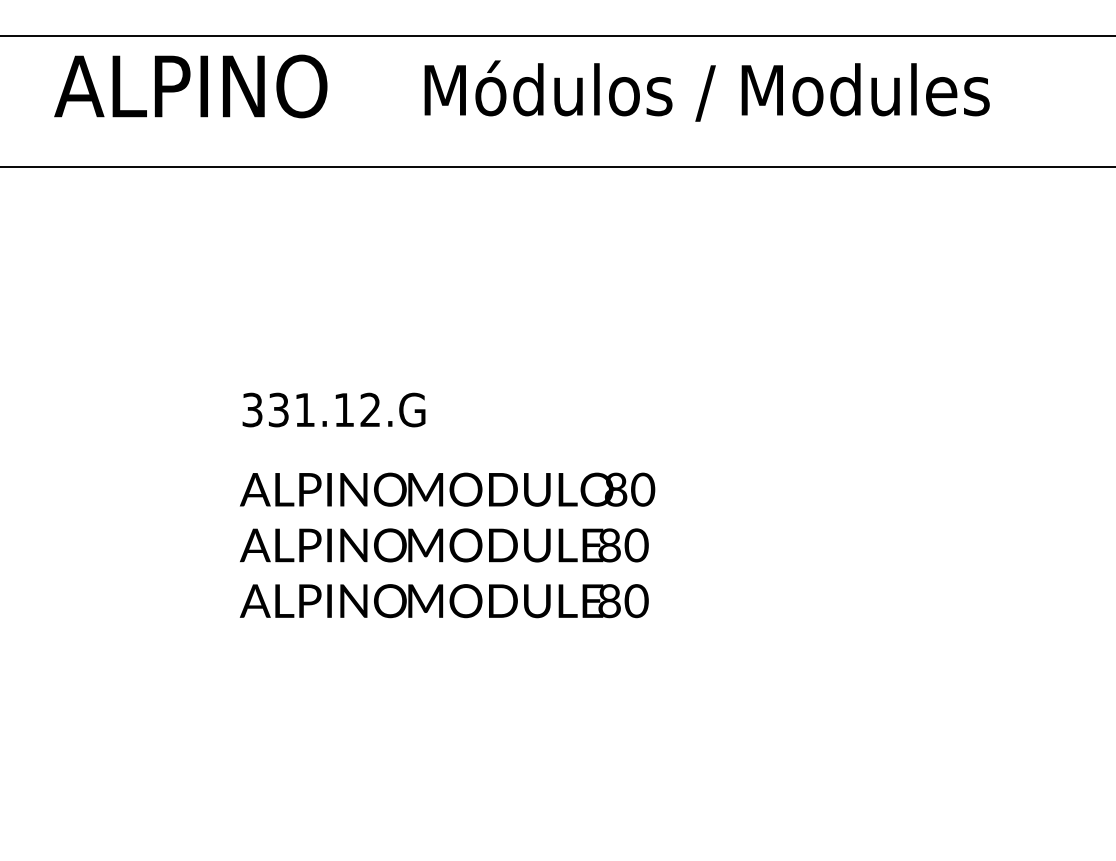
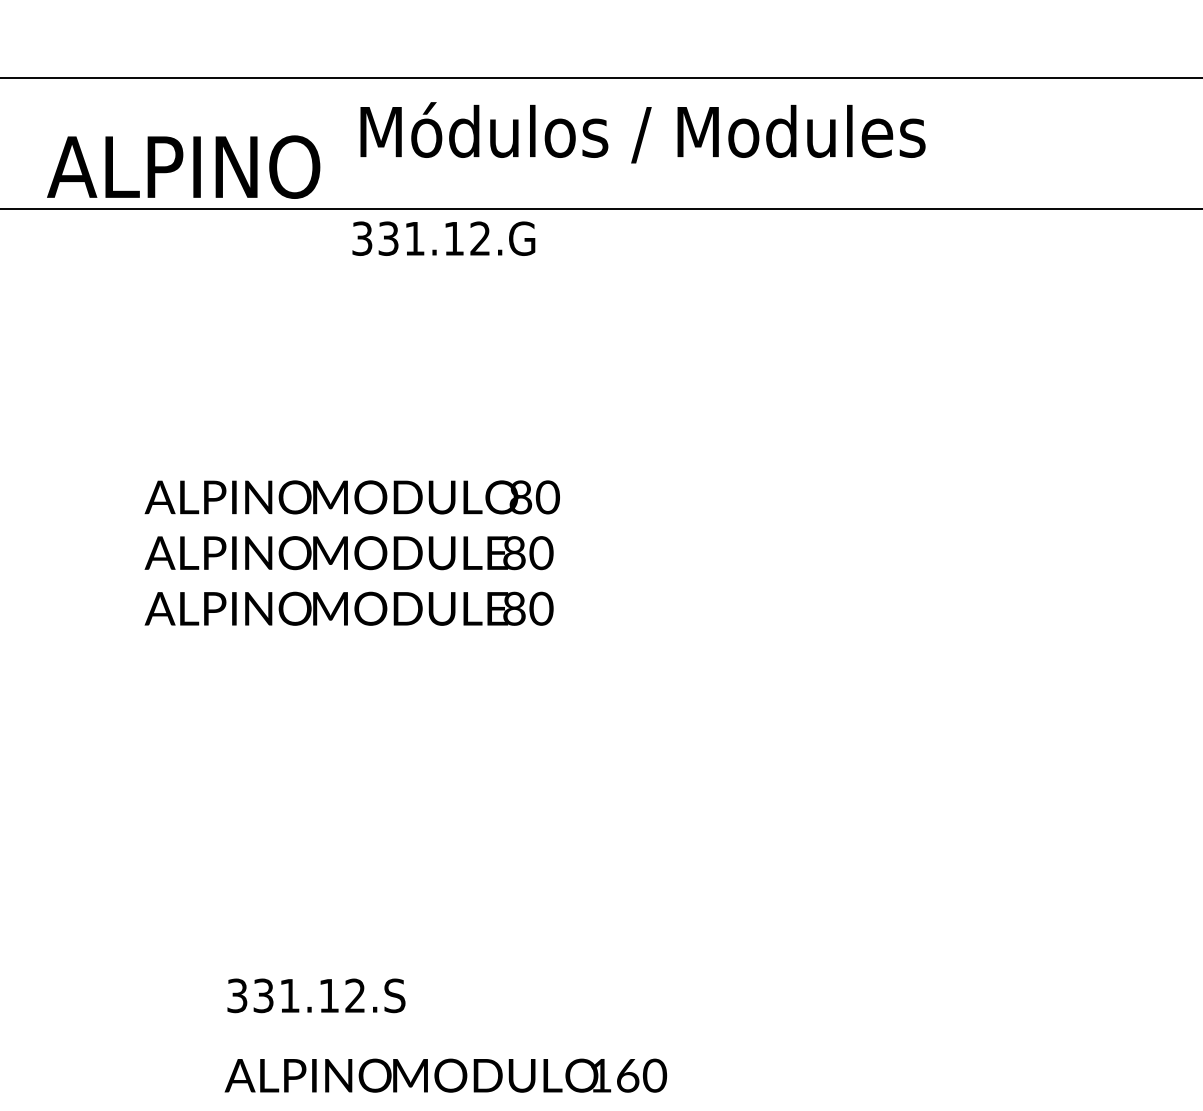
text: (190, 85) -> (183, 166), moved
text: (706, 90) -> (642, 132), moved
text: (333, 409) -> (443, 238), moved
text: (446, 544) -> (351, 552), moved

